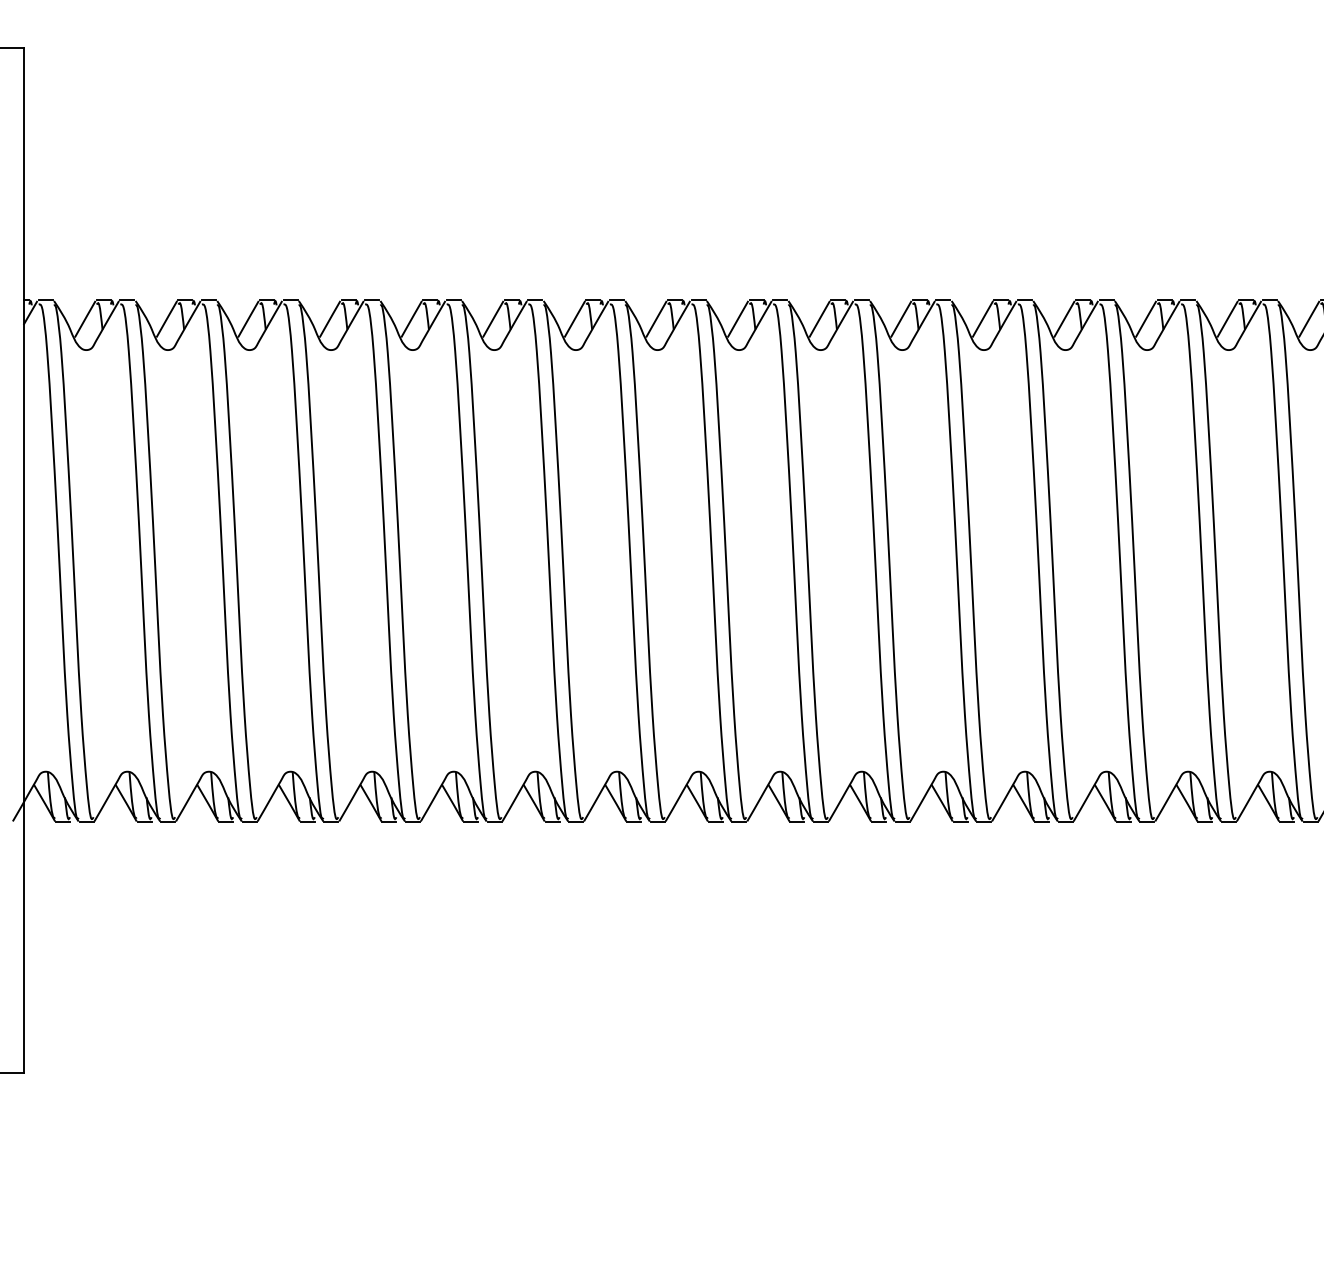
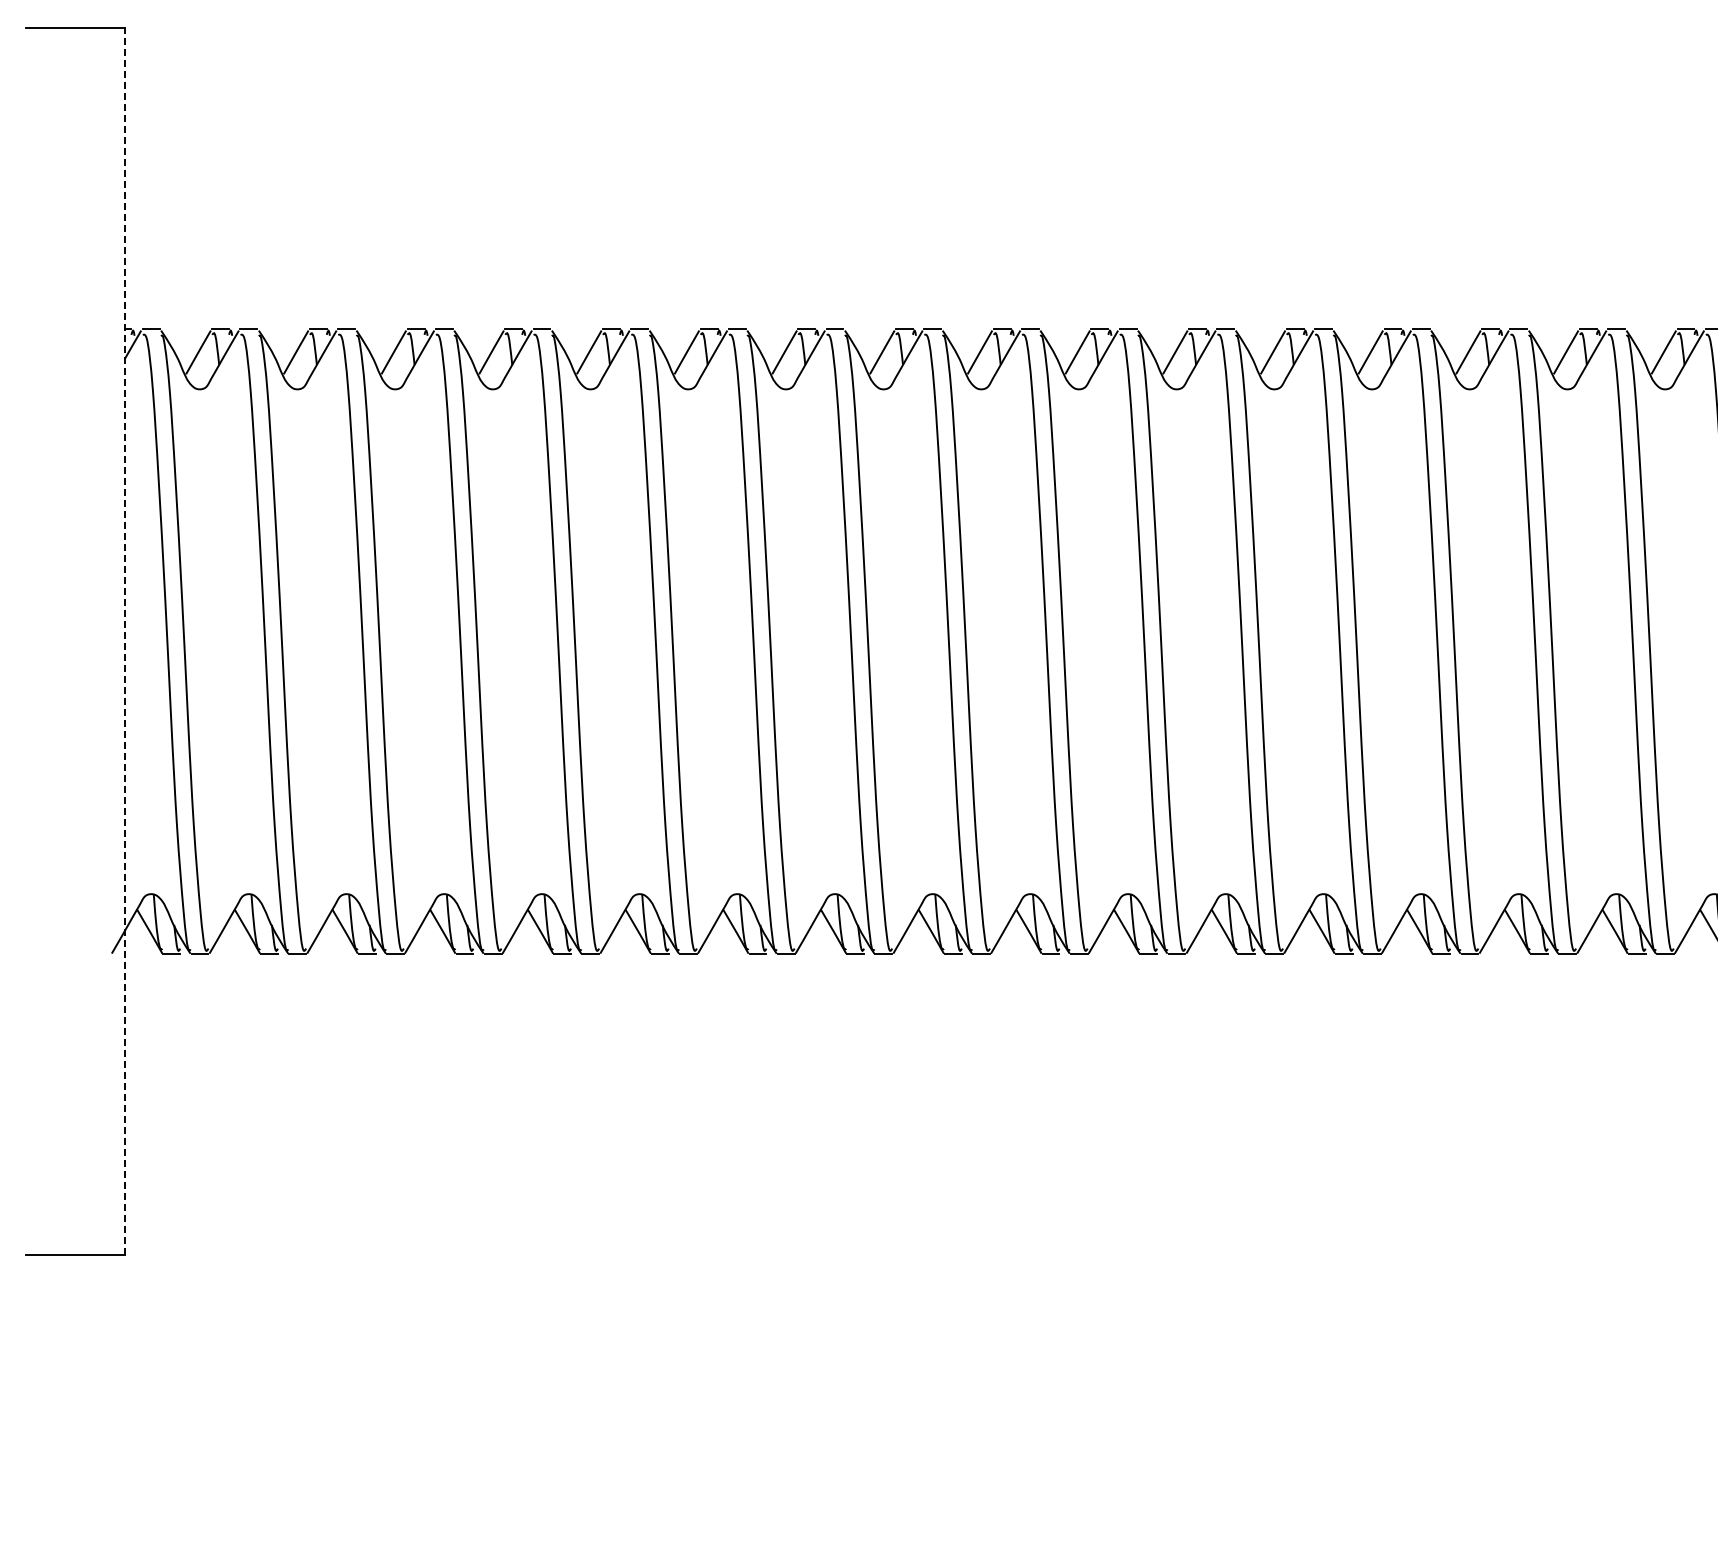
line: (23, 560) -> (124, 641), solid -> dashed

